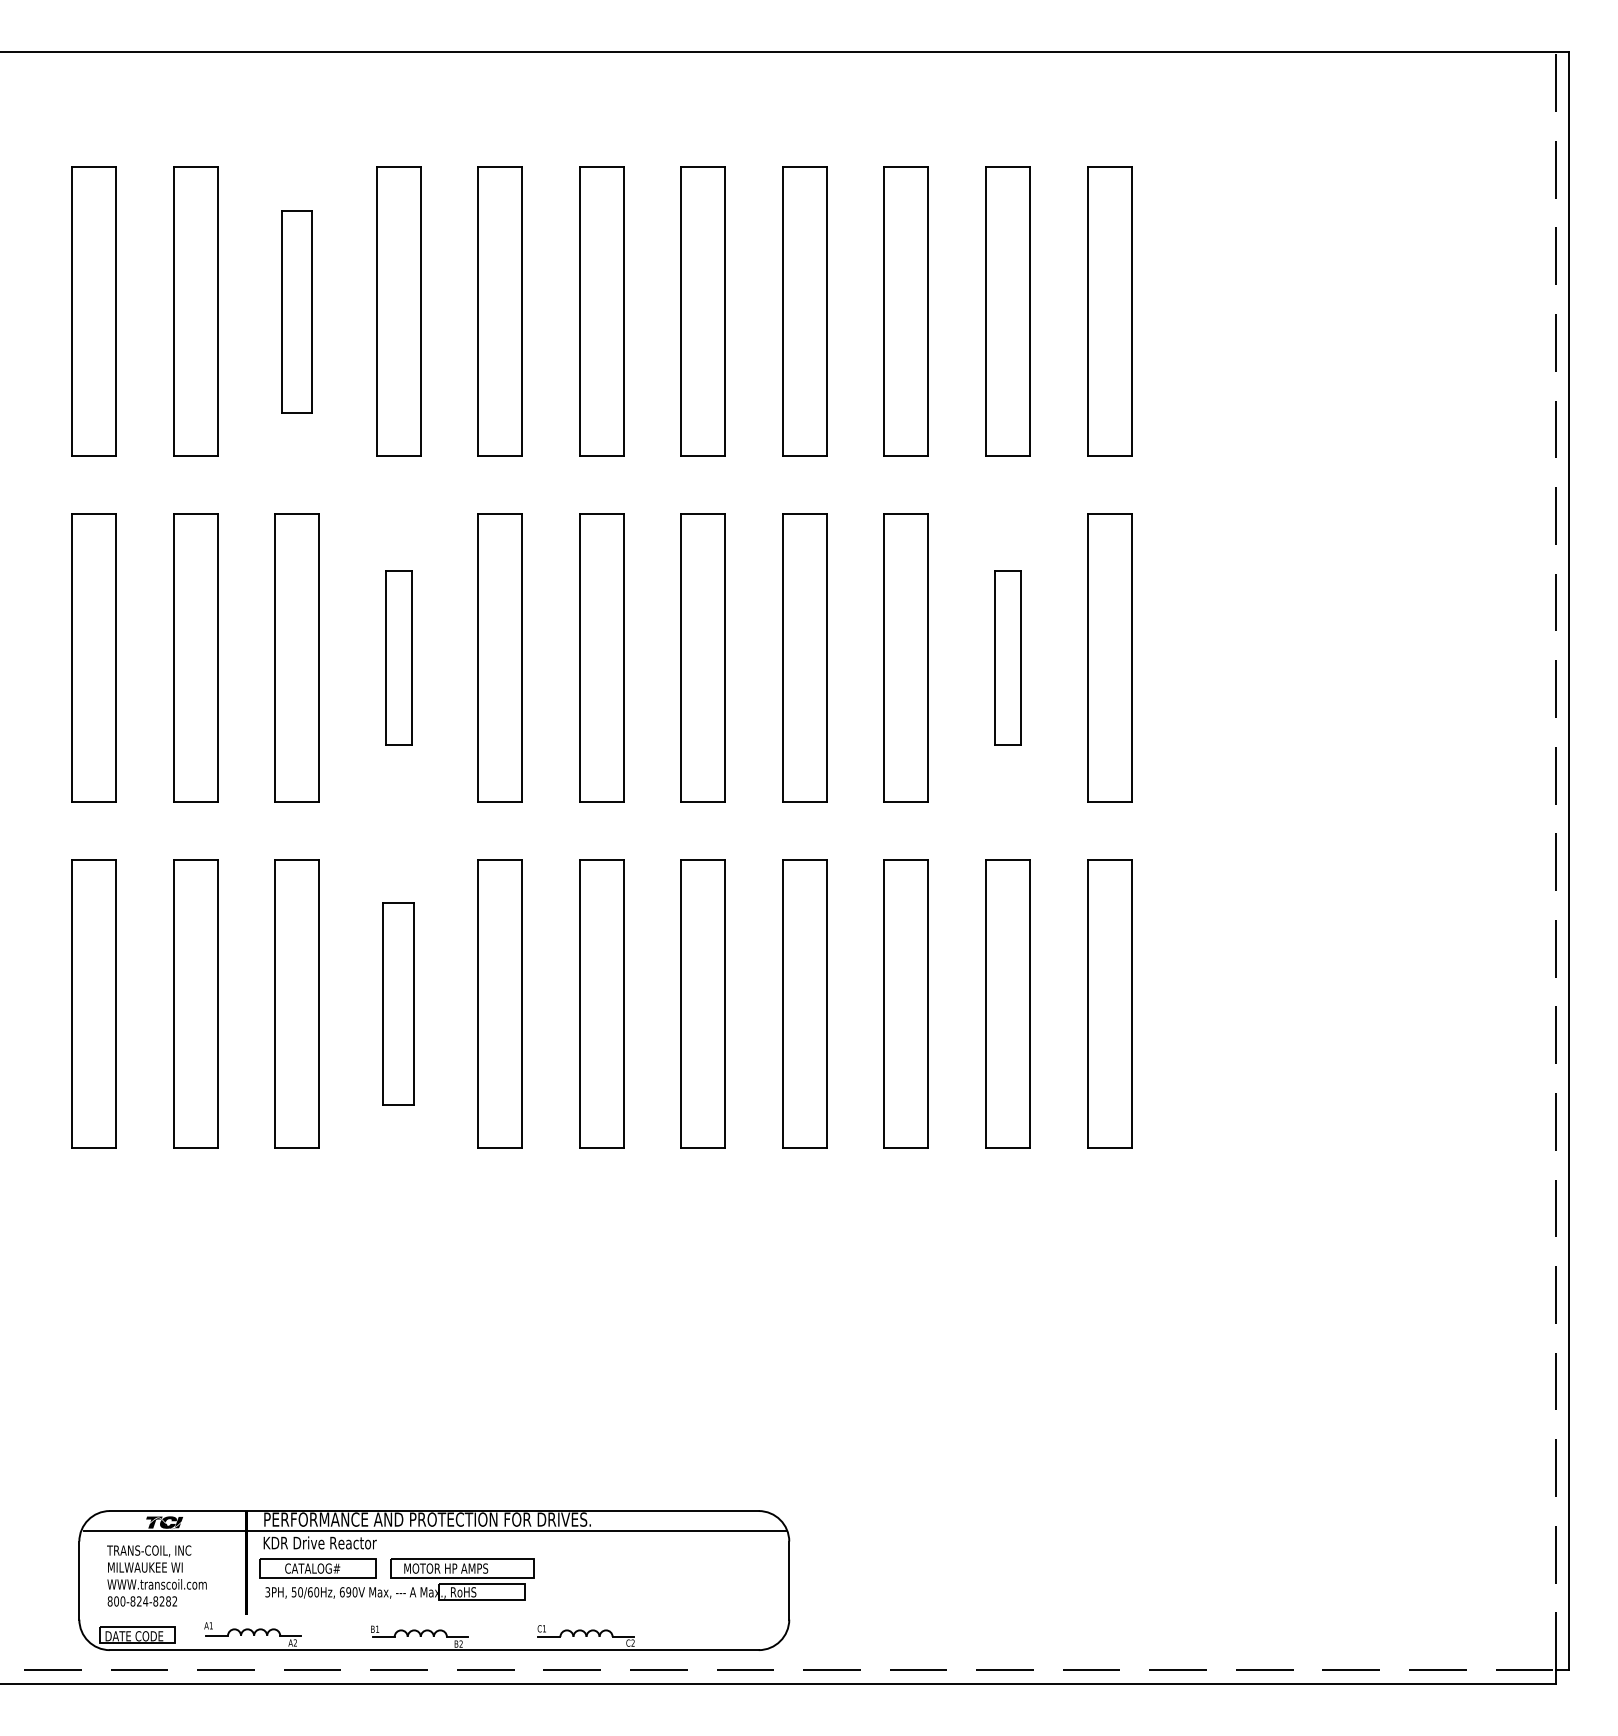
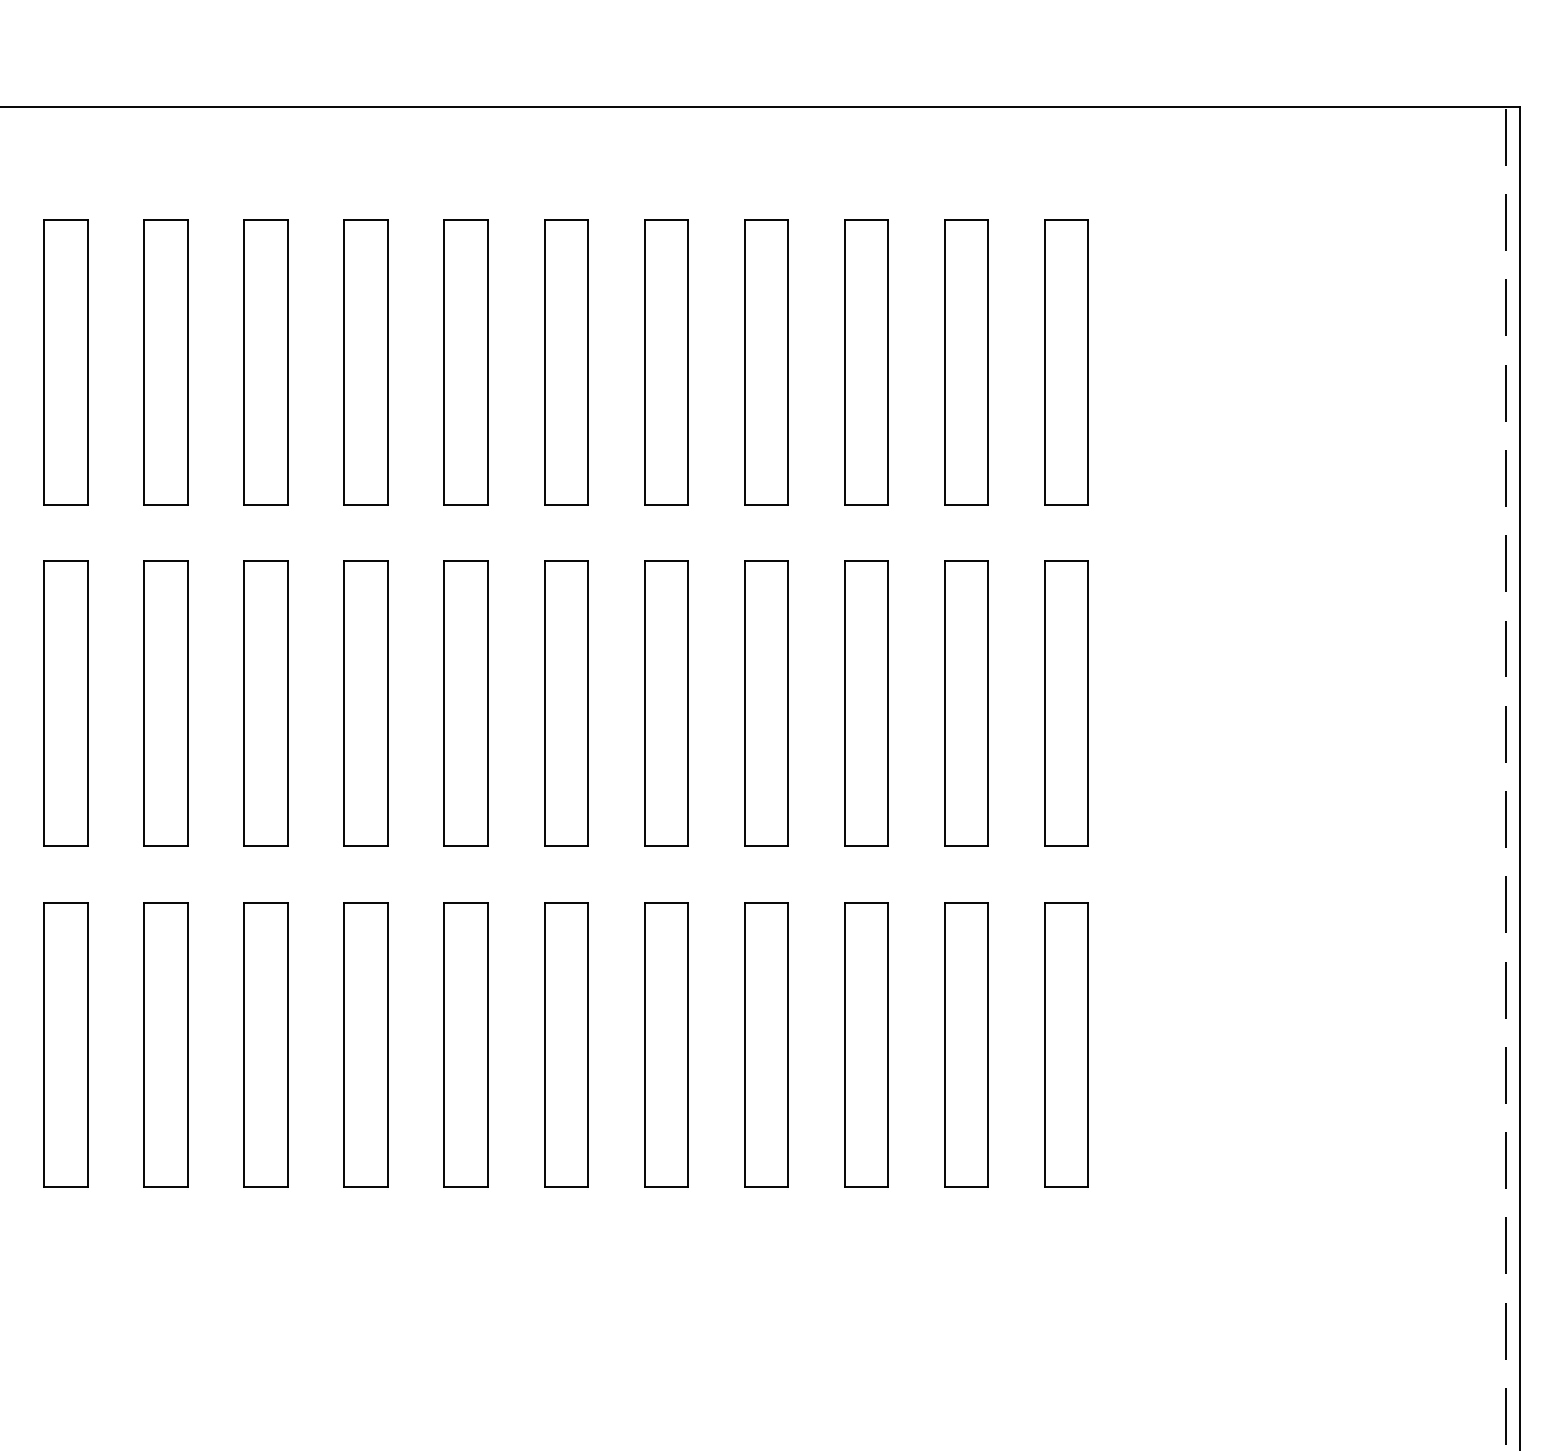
part: (296, 311) -> (265, 362), size x1.43
part: (398, 657) -> (365, 703), size x1.67
part: (1007, 657) -> (965, 703), size x1.67
part: (398, 1003) -> (365, 1044), size x1.43

